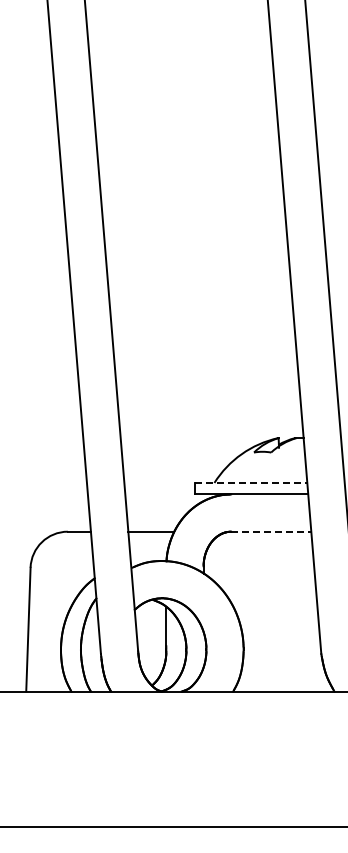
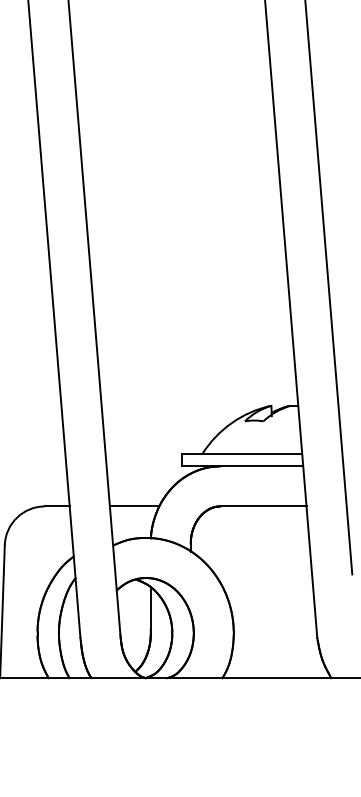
line: (251, 482) -> (242, 453), dashed -> solid
line: (271, 531) -> (263, 506), dashed -> solid

